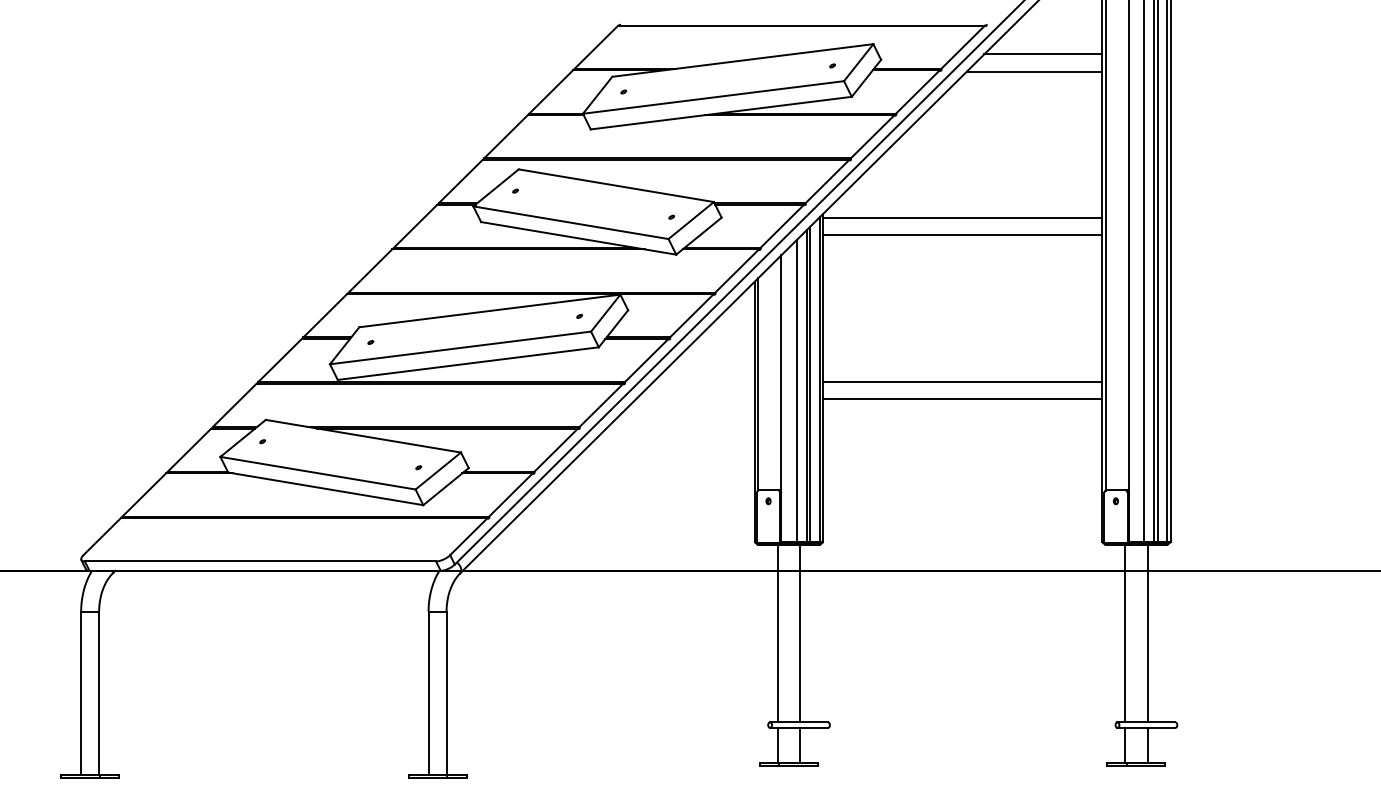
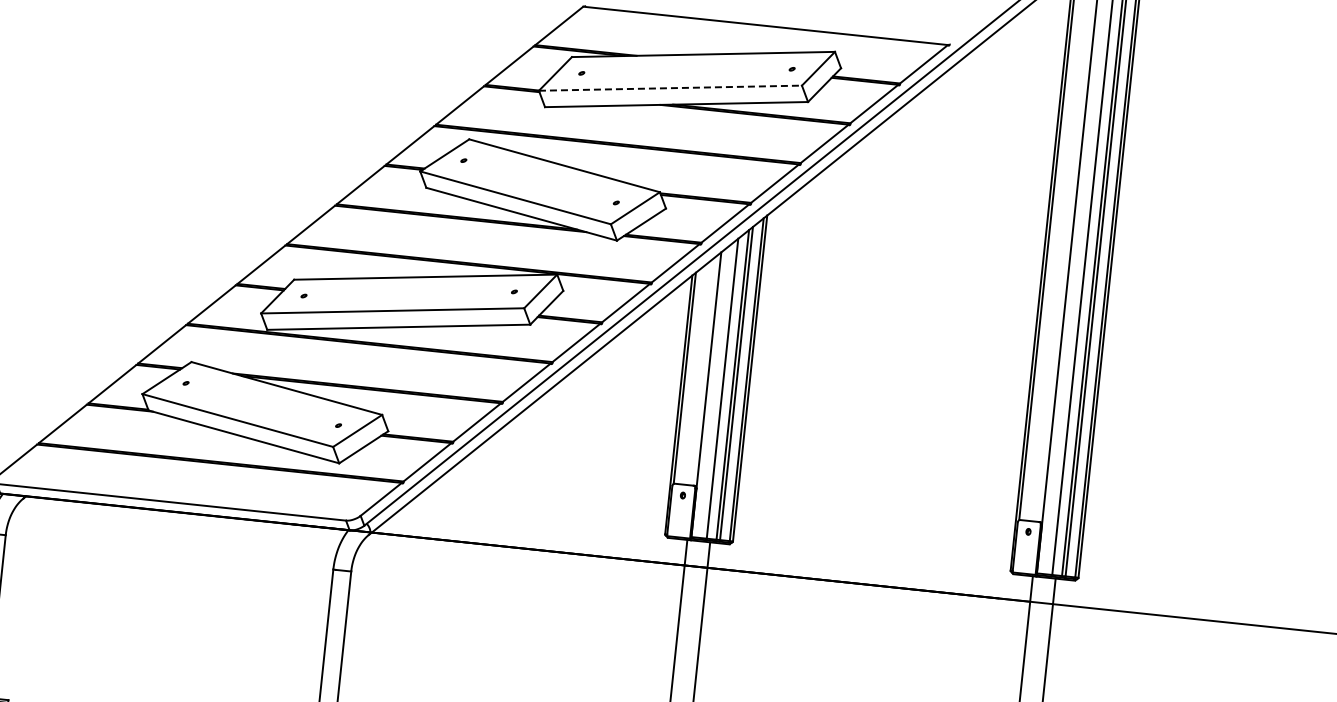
line: (1043, 54) -> (1003, 79), removed
line: (1034, 71) -> (992, 95), removed
line: (713, 97) -> (670, 88), solid -> dashed
line: (962, 217) -> (905, 233), removed
line: (962, 235) -> (903, 251), removed
line: (962, 381) -> (888, 396), removed
line: (962, 399) -> (886, 414), removed

